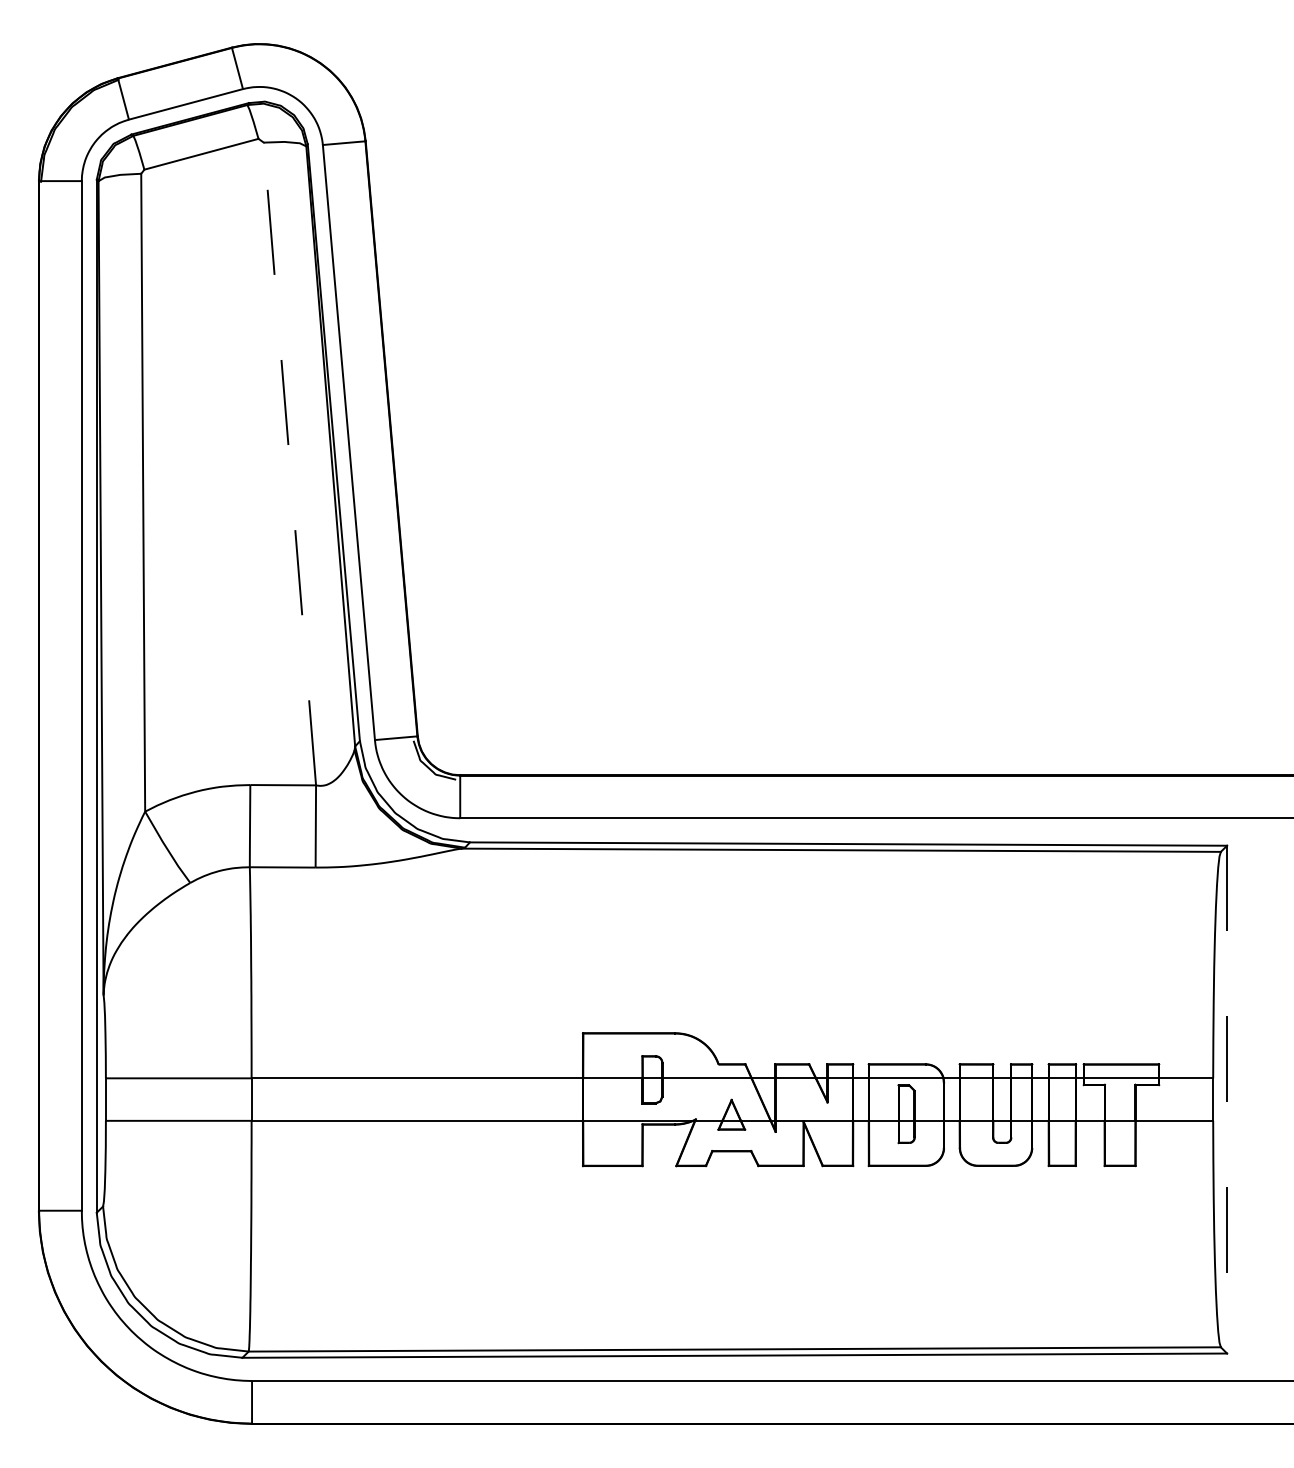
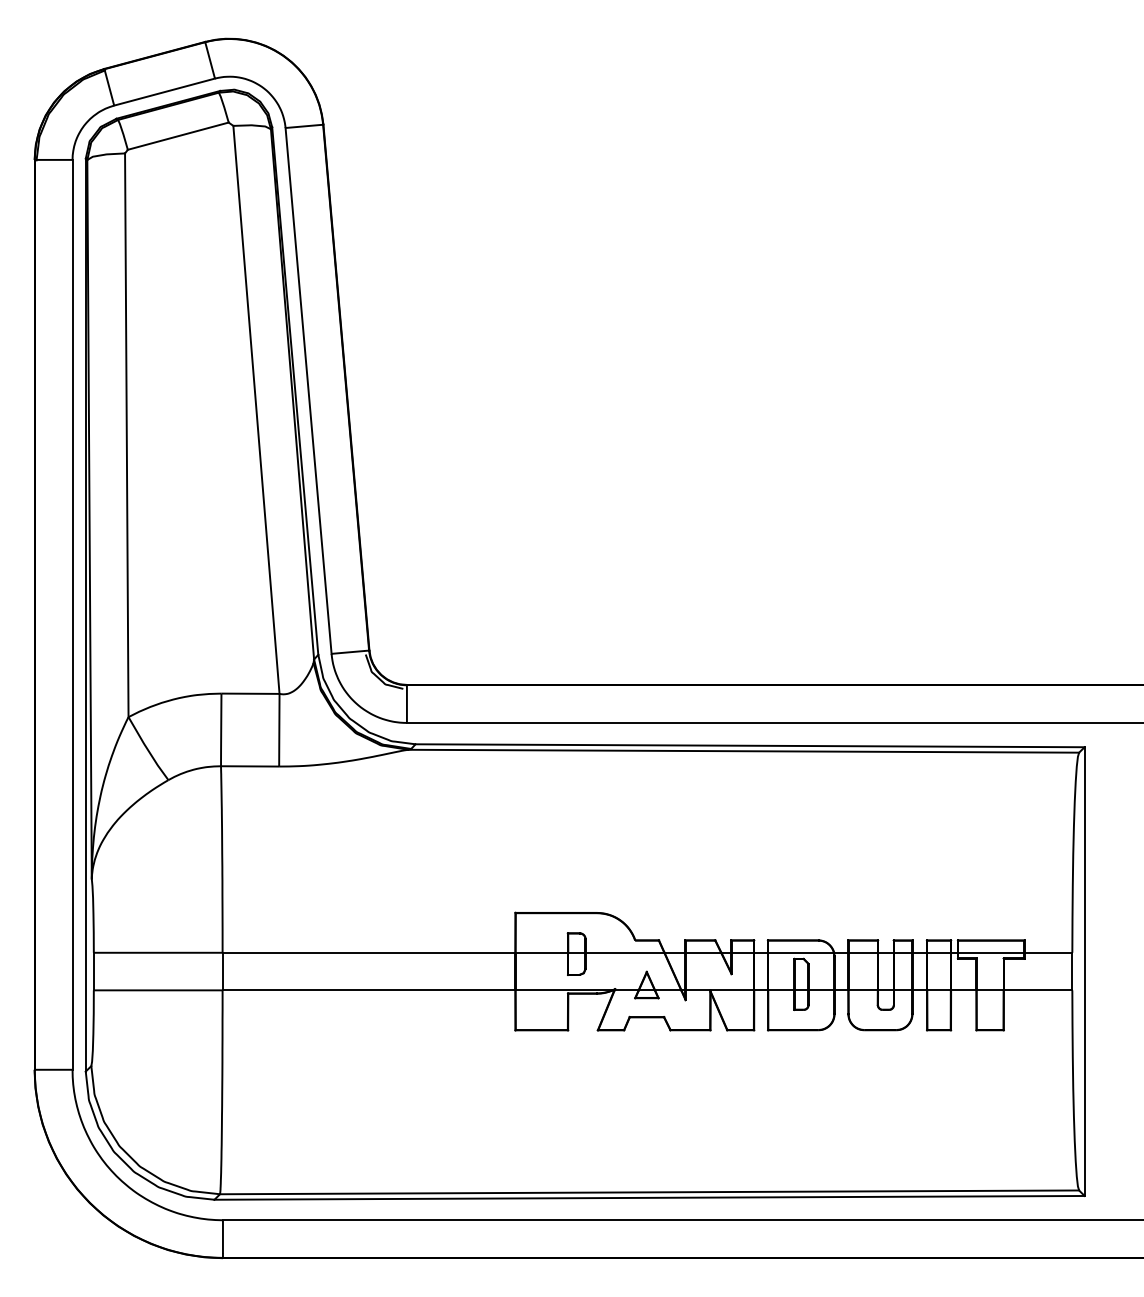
line: (289, 463) -> (256, 409), dashed -> solid
line: (1227, 1099) -> (1084, 971), dashed -> solid

